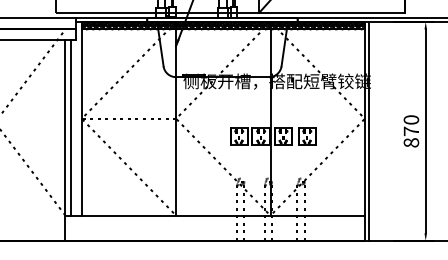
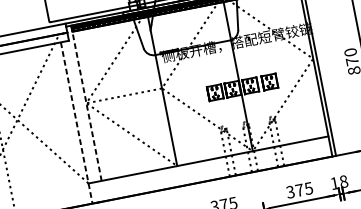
line: (81, 118) -> (86, 103), solid -> dashed
line: (70, 127) -> (78, 112), removed
line: (65, 140) -> (76, 123), solid -> dashed

